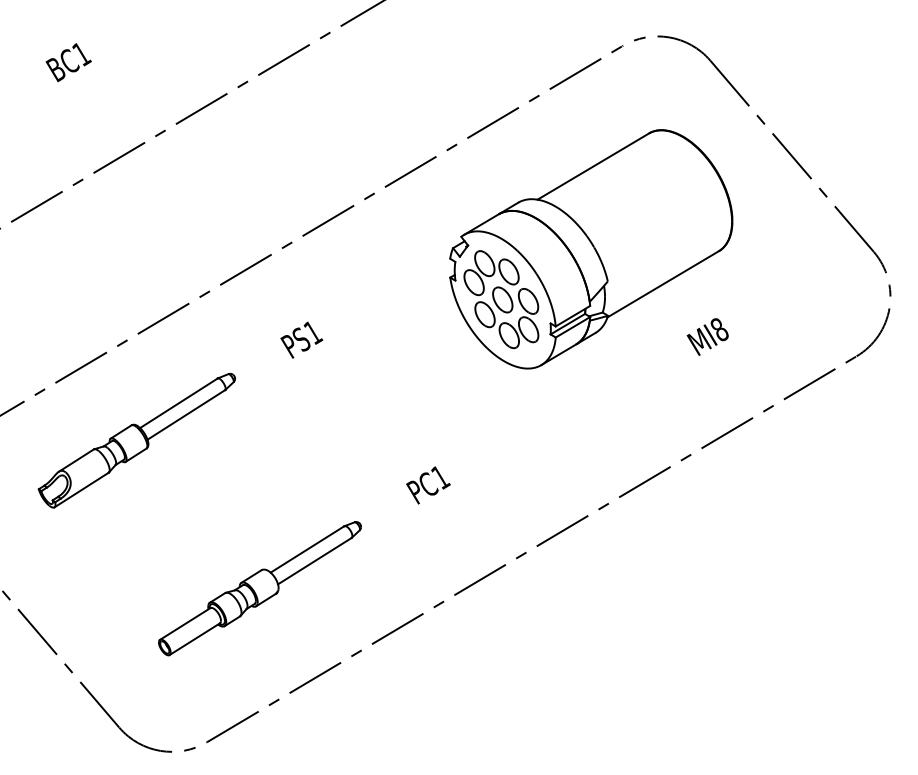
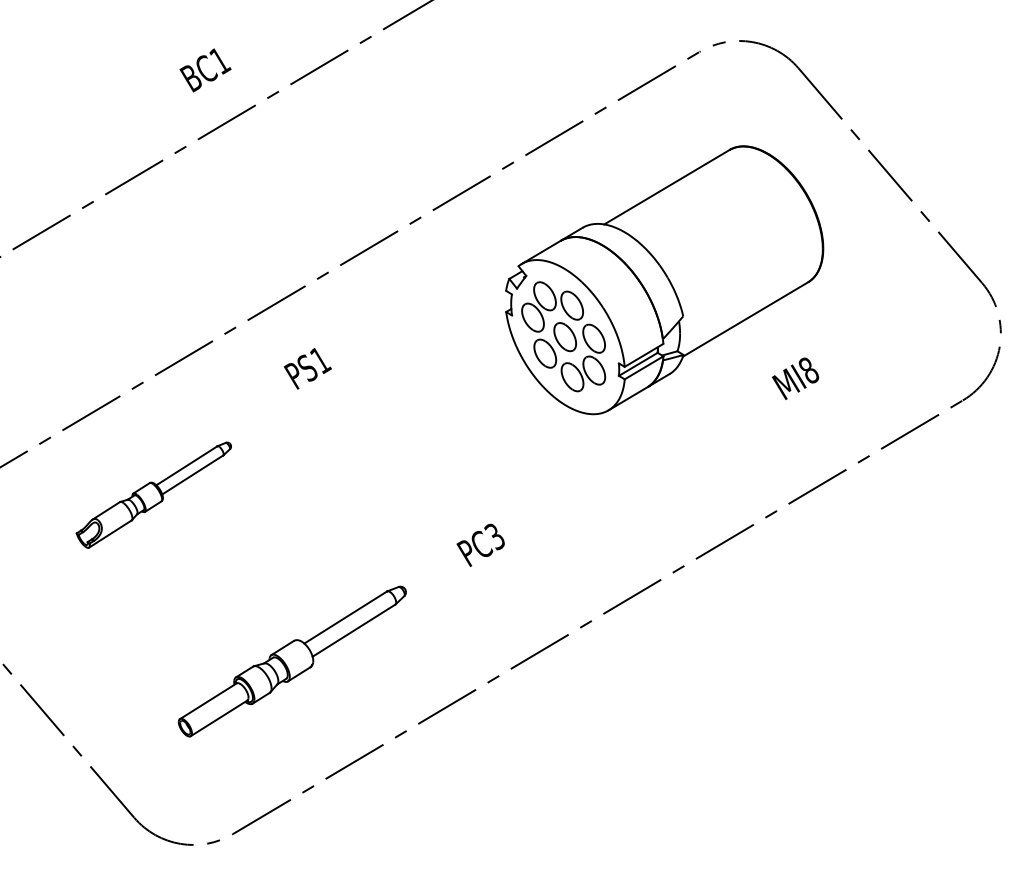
text: (68, 62) -> (205, 70), moved
text: (301, 339) -> (307, 368), moved
part: (136, 440) -> (153, 495), size x0.7
text: (440, 477) -> (495, 536), PC1 -> PC3

